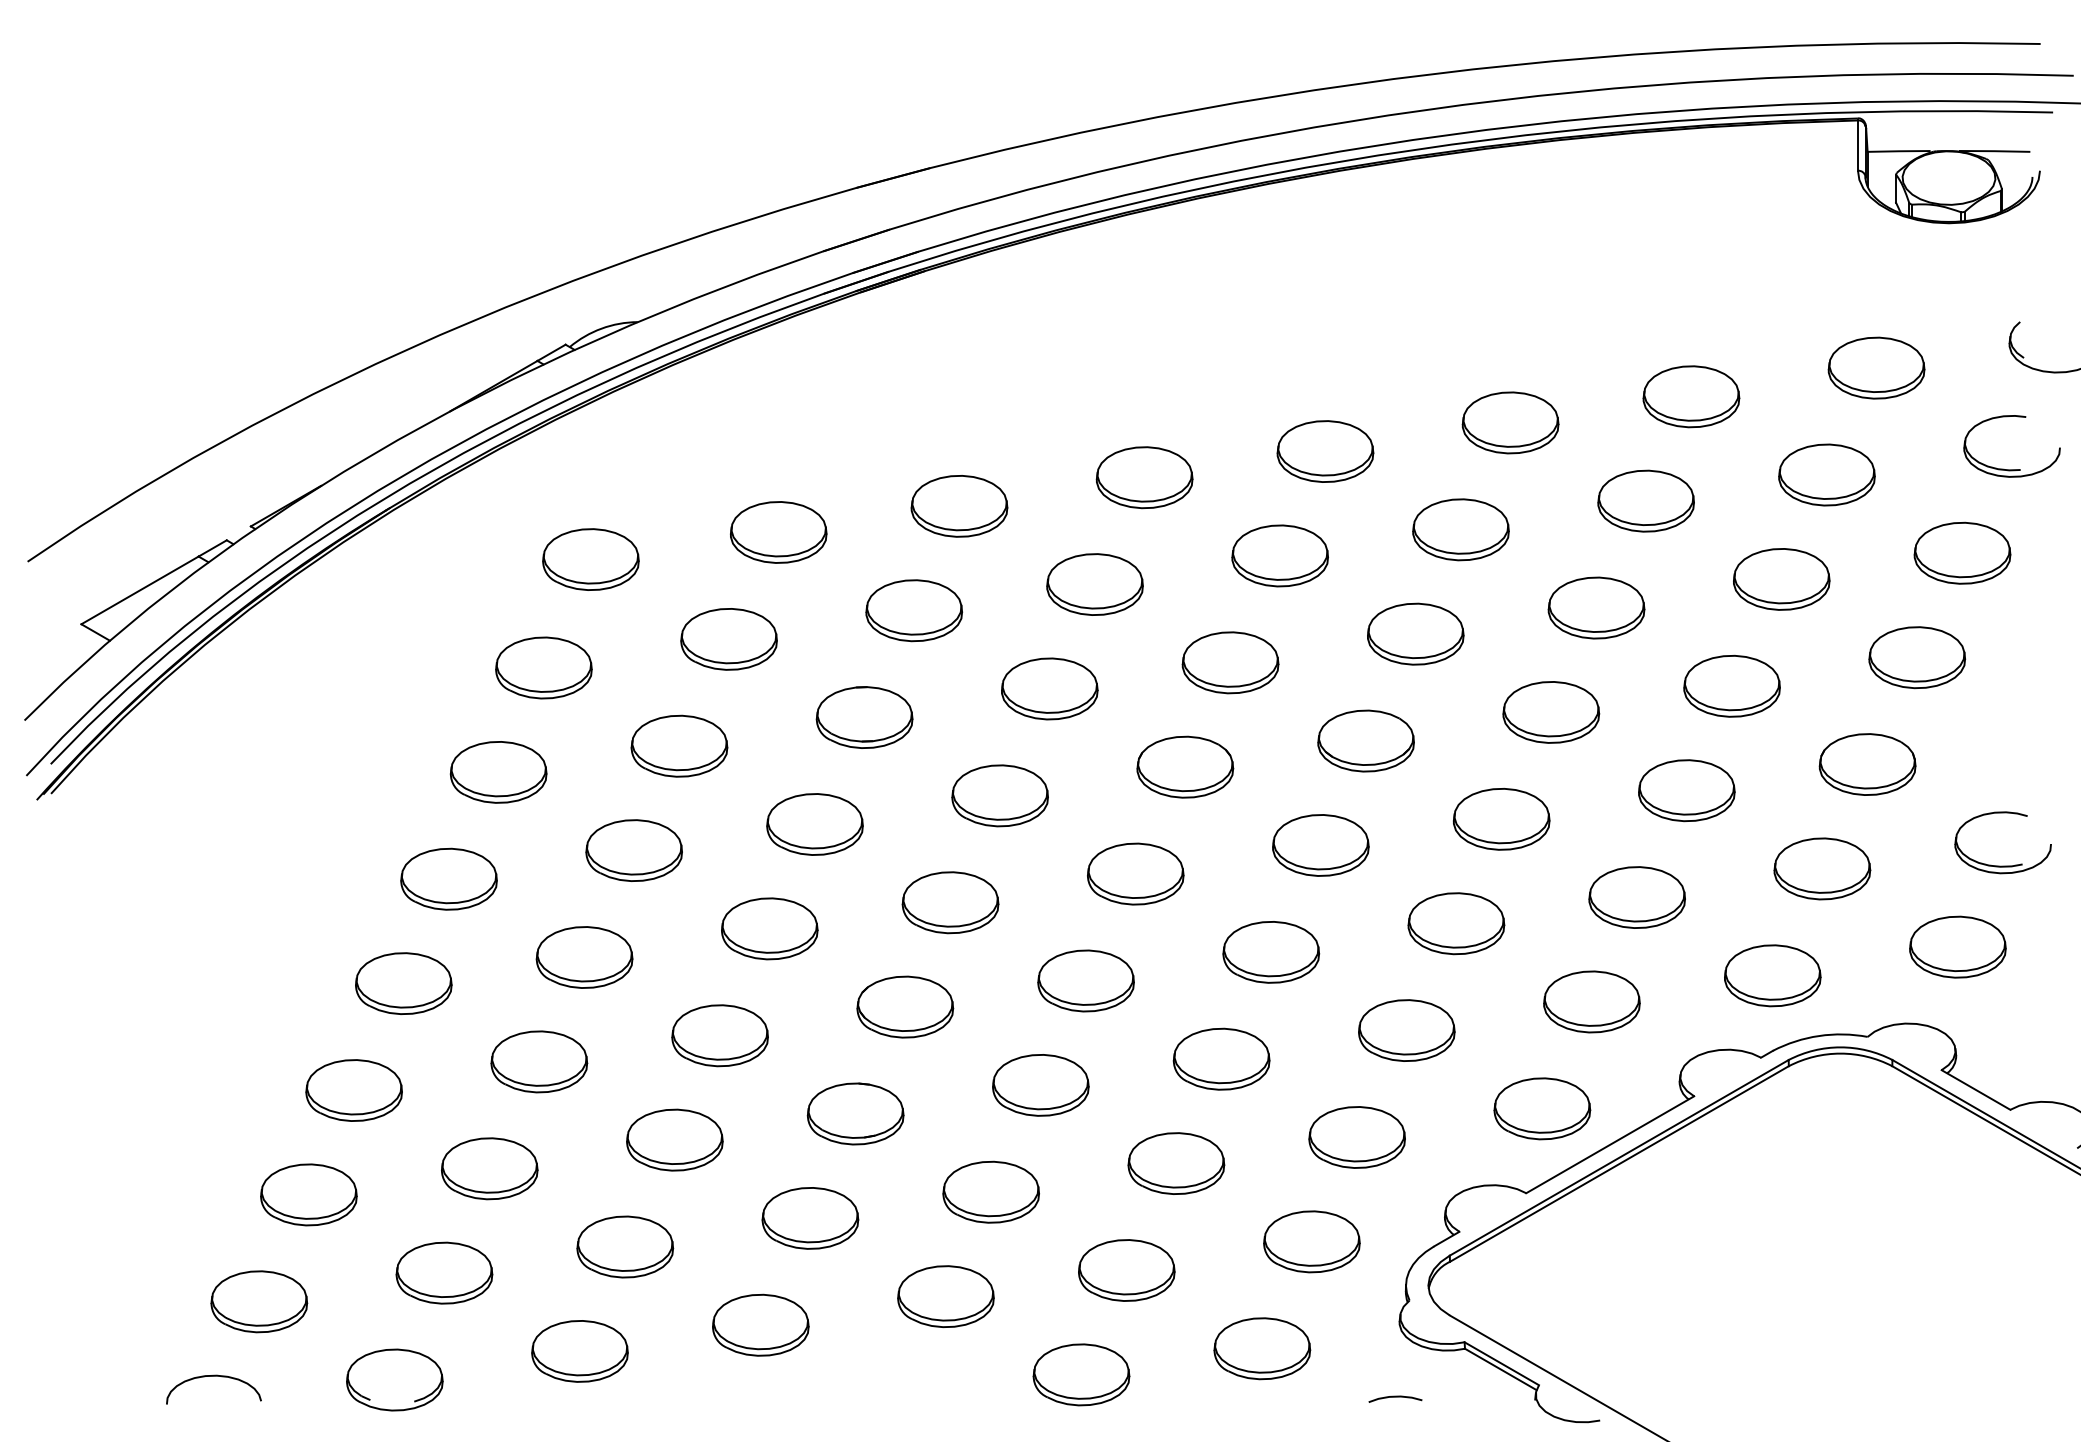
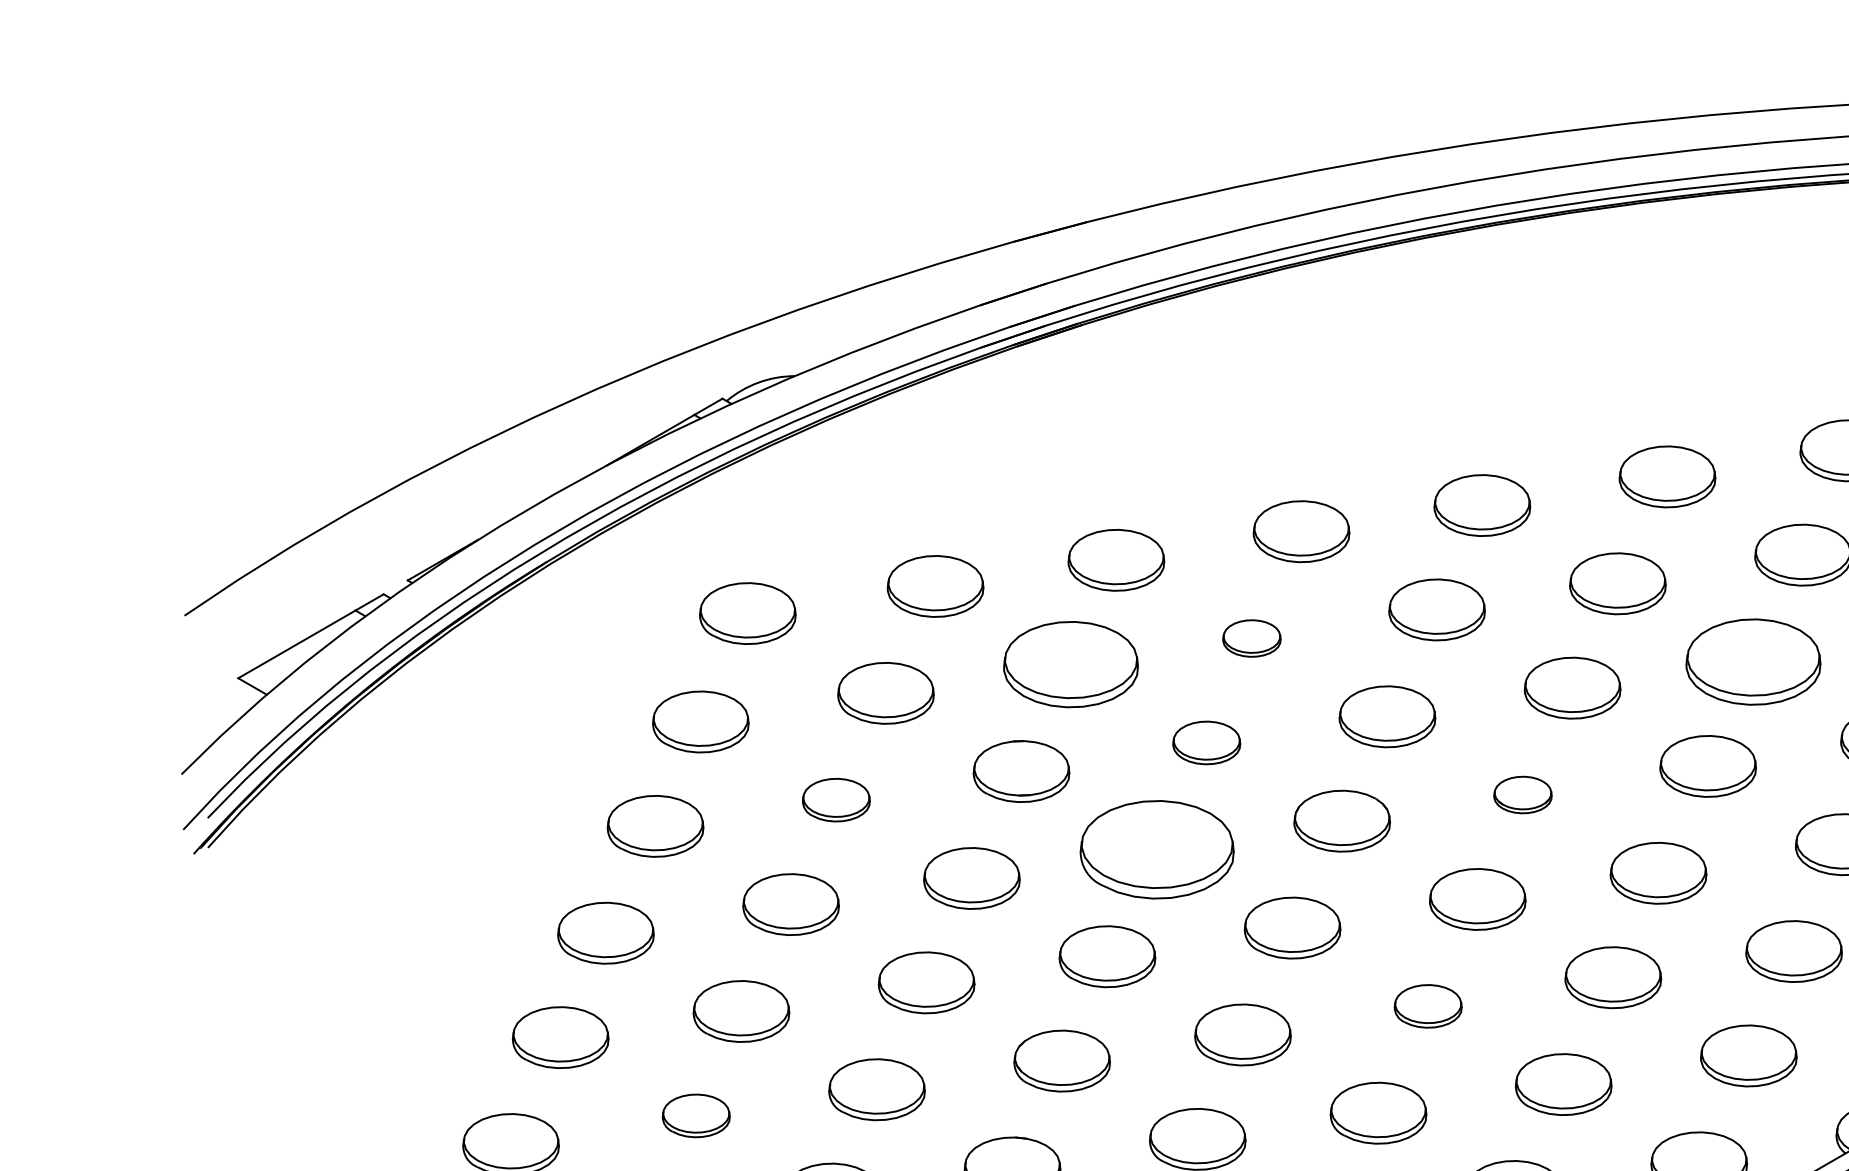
part: (1094, 584) -> (1251, 638), size x0.6
part: (1596, 607) -> (1753, 661), size x1.4
part: (914, 610) -> (1071, 664), size x1.4
part: (1049, 688) -> (1206, 742), size x0.7
part: (1365, 740) -> (1522, 794), size x0.6
part: (679, 745) -> (836, 799), size x0.7
part: (999, 795) -> (1156, 849), size x1.6
part: (1271, 952) -> (1428, 1006), size x0.7
part: (539, 1061) -> (696, 1115), size x0.7

